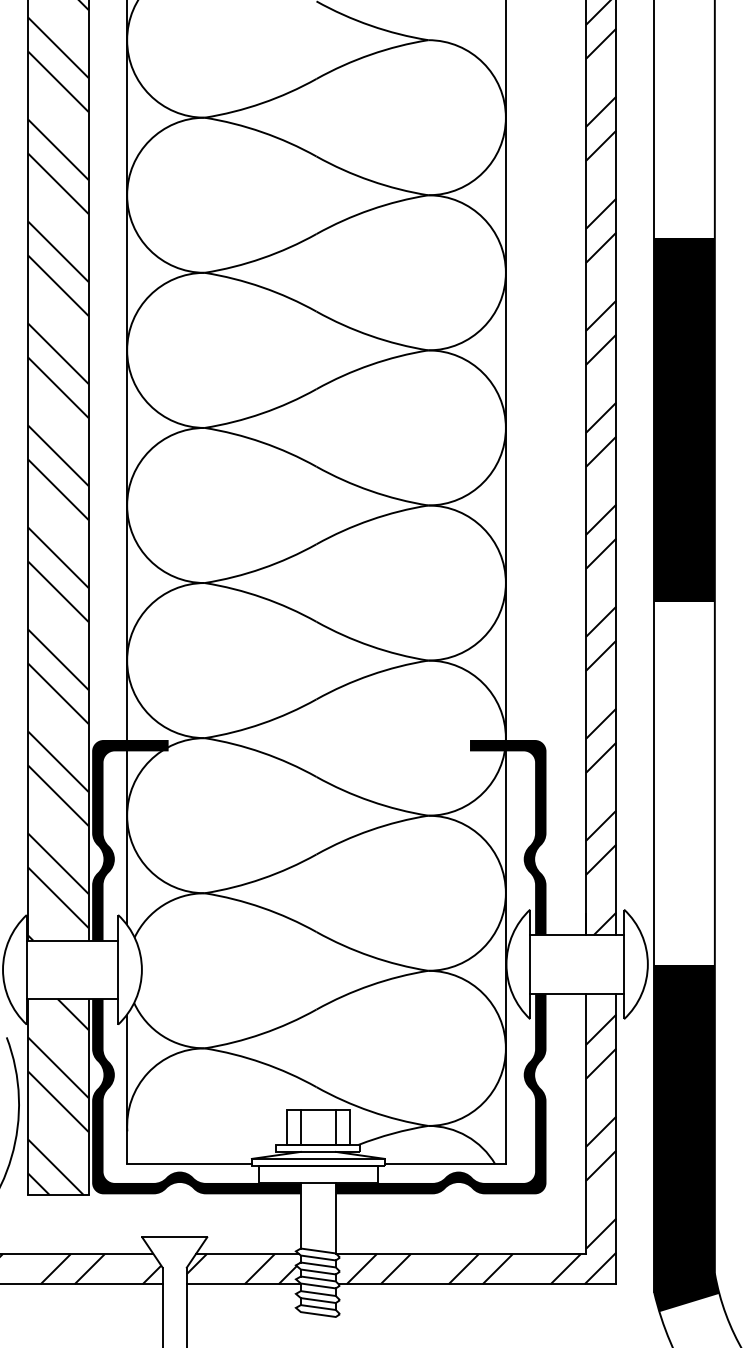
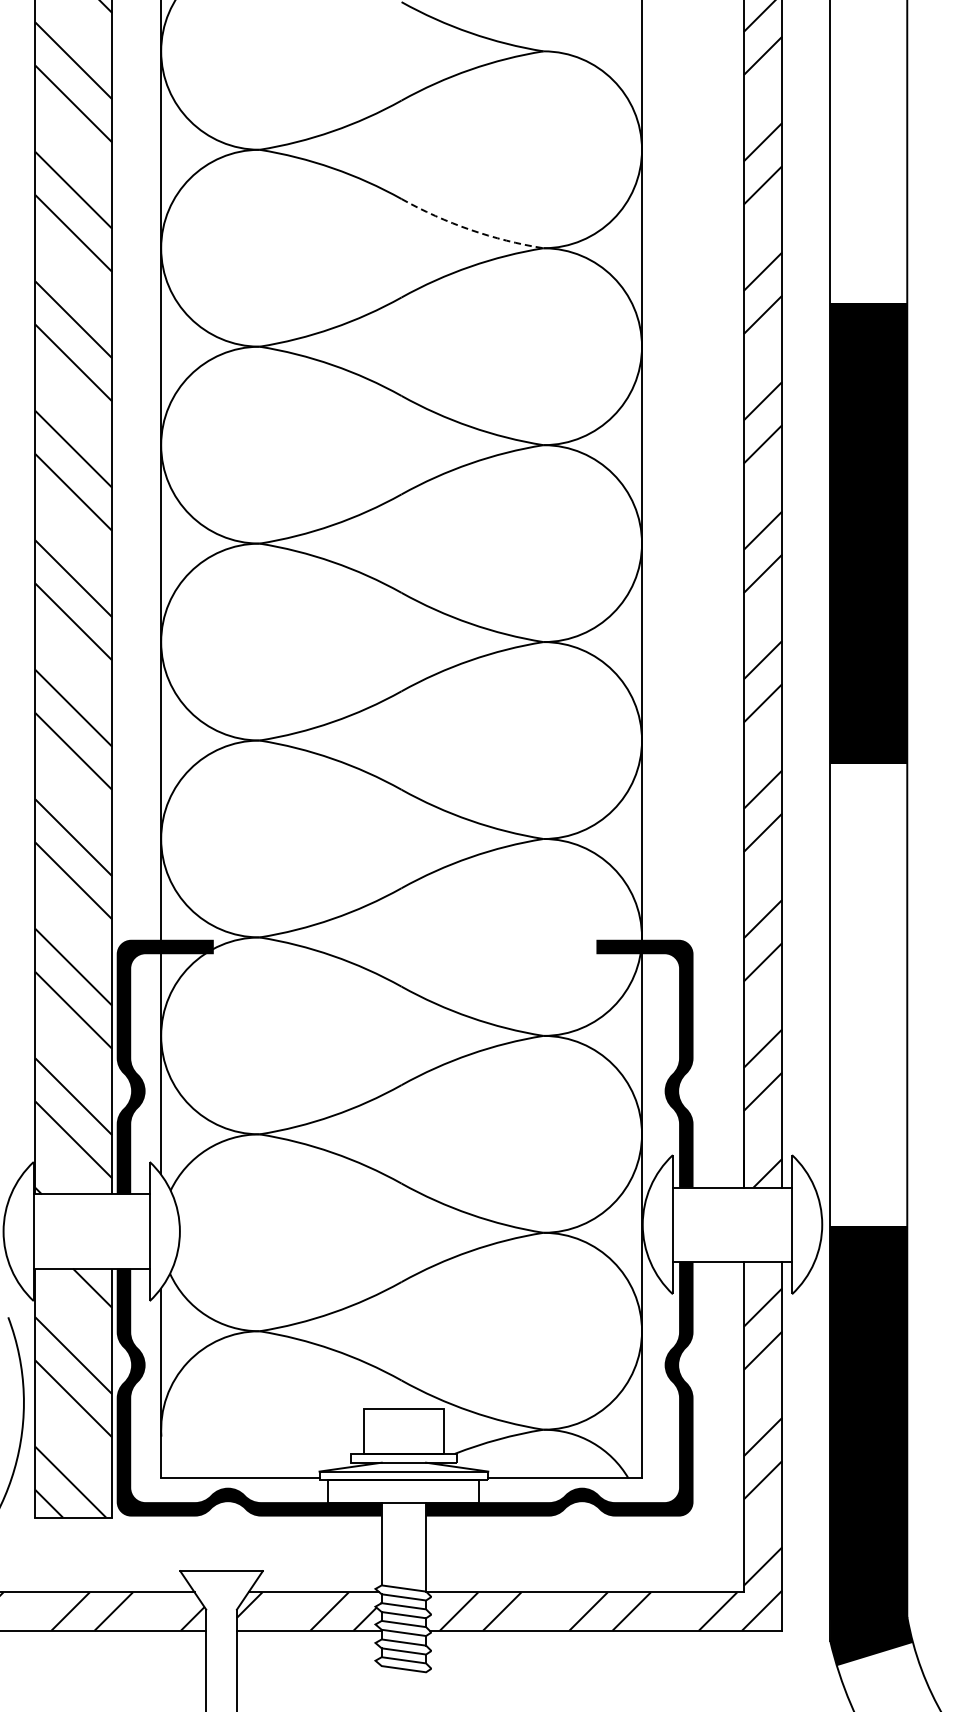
arc: (370, 180) -> (470, 229), solid -> dashed
line: (300, 1127) -> (381, 1431), removed
line: (336, 1127) -> (426, 1431), removed

